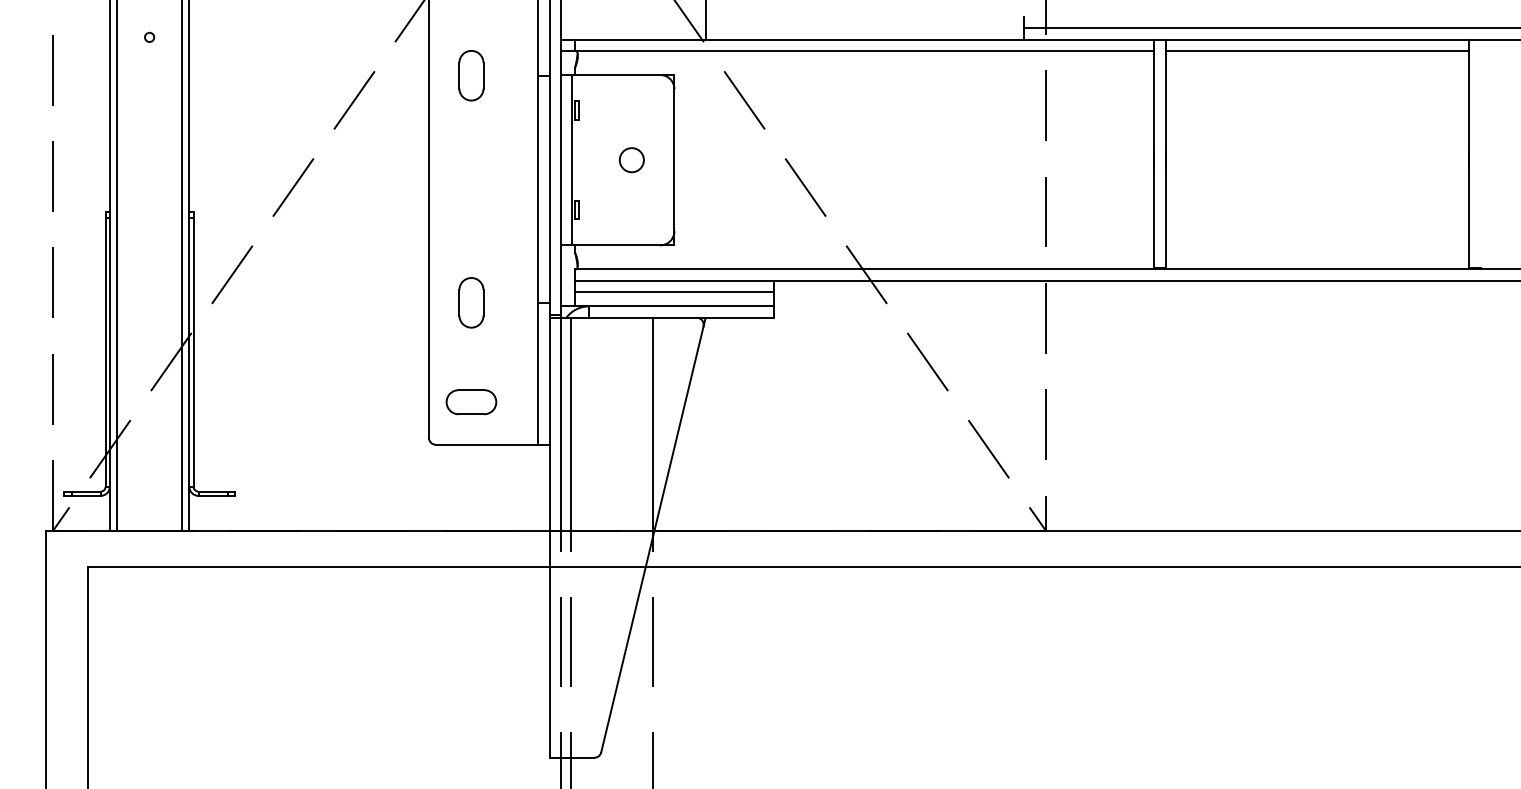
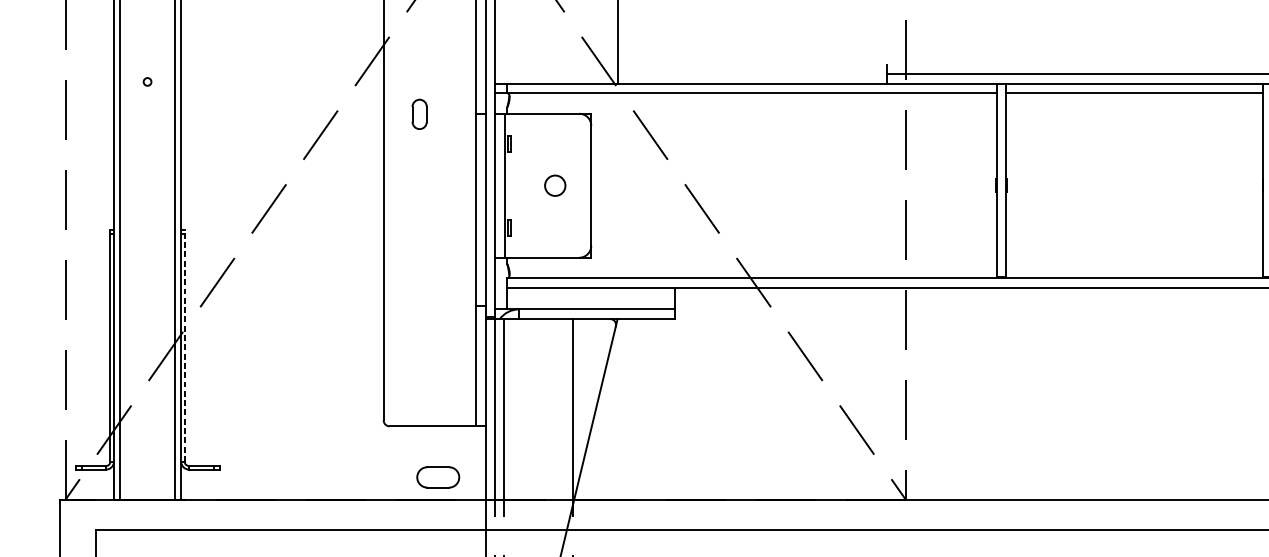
part: (471, 75) -> (419, 114), size x0.7
line: (674, 292) -> (591, 297), removed
part: (471, 302) -> (419, 306), removed
line: (193, 348) -> (184, 344), solid -> dashed
part: (471, 402) -> (438, 477), moved

